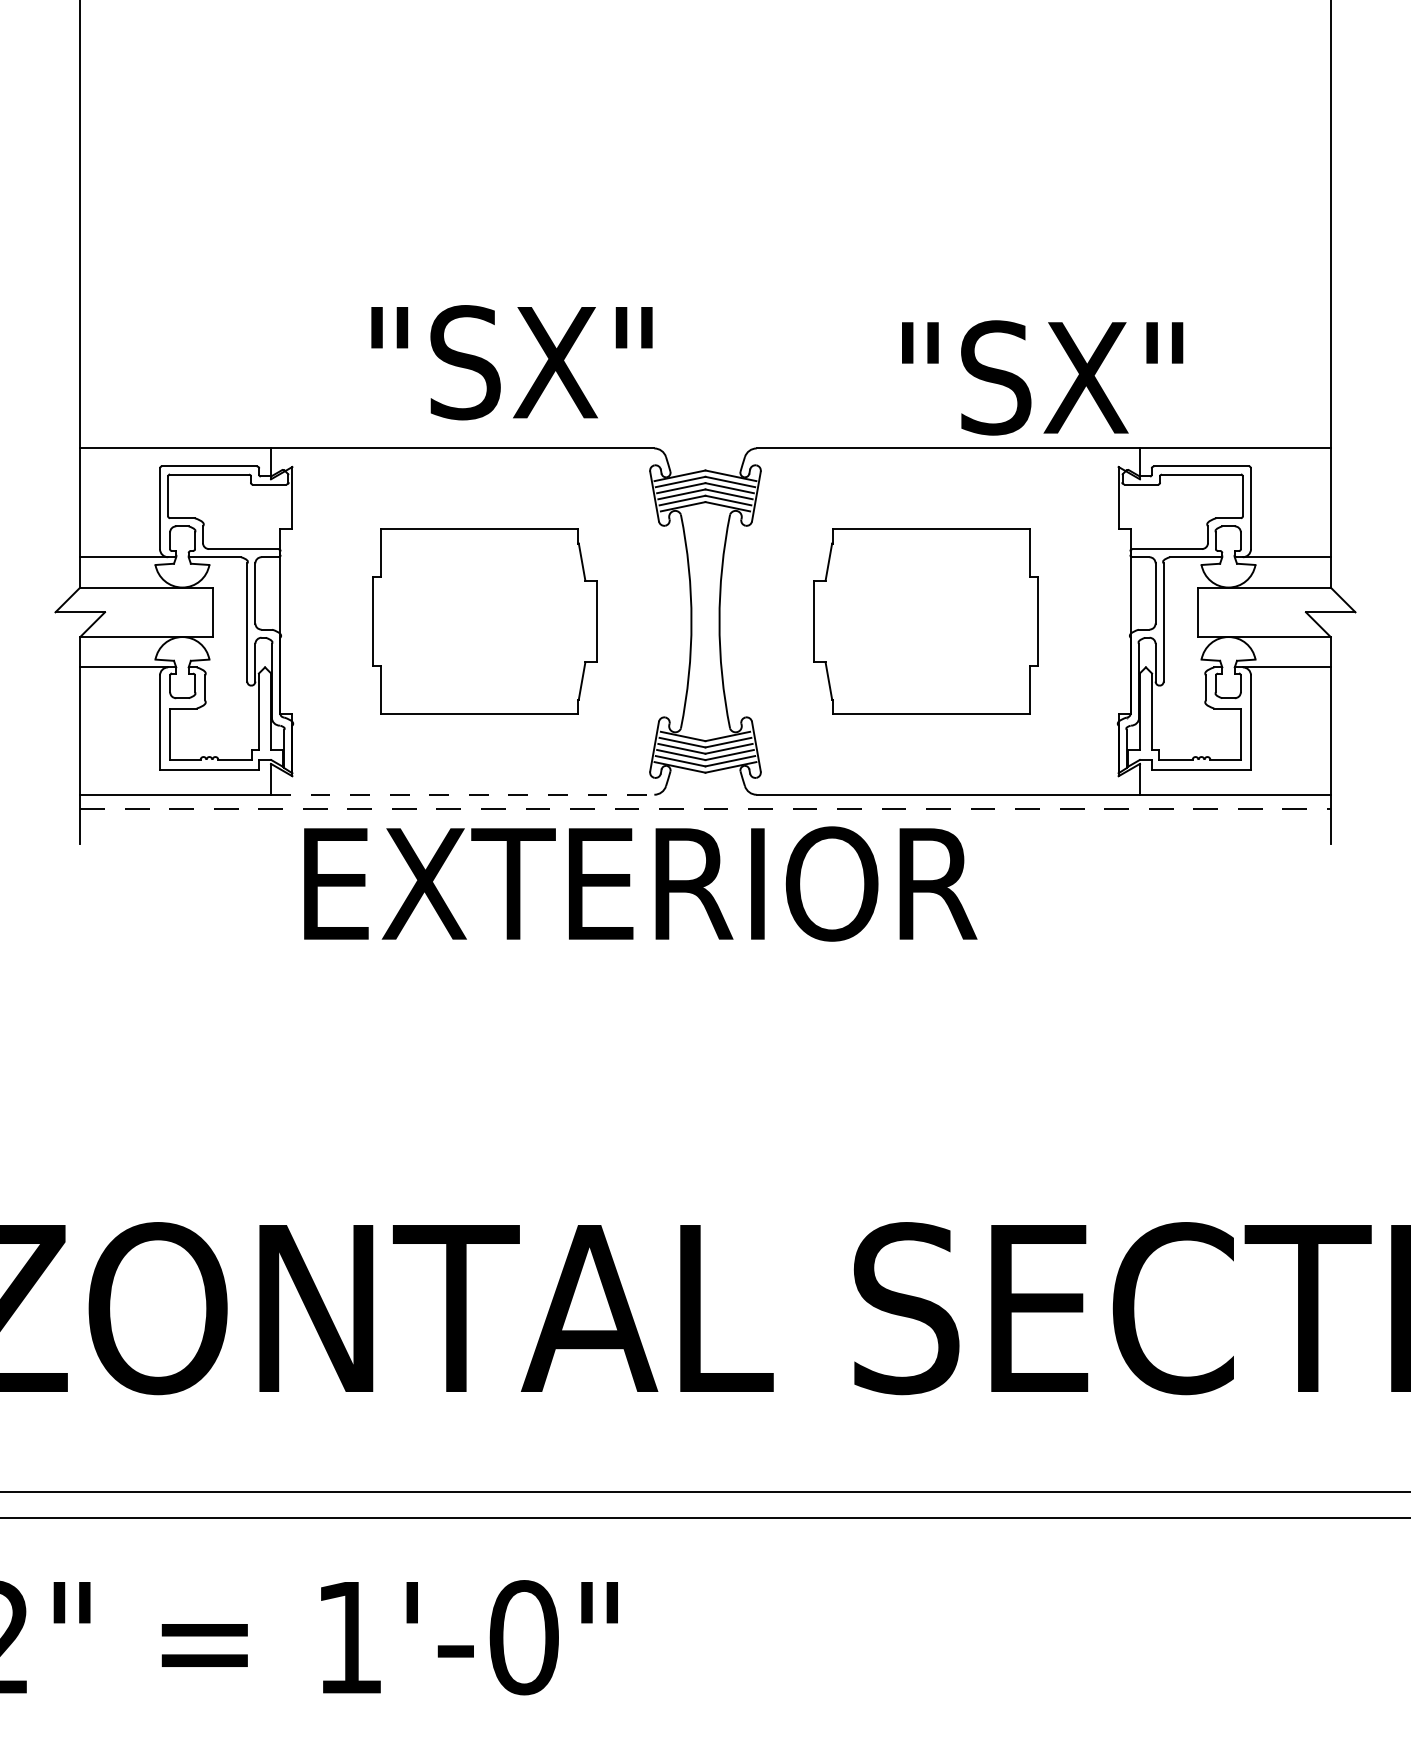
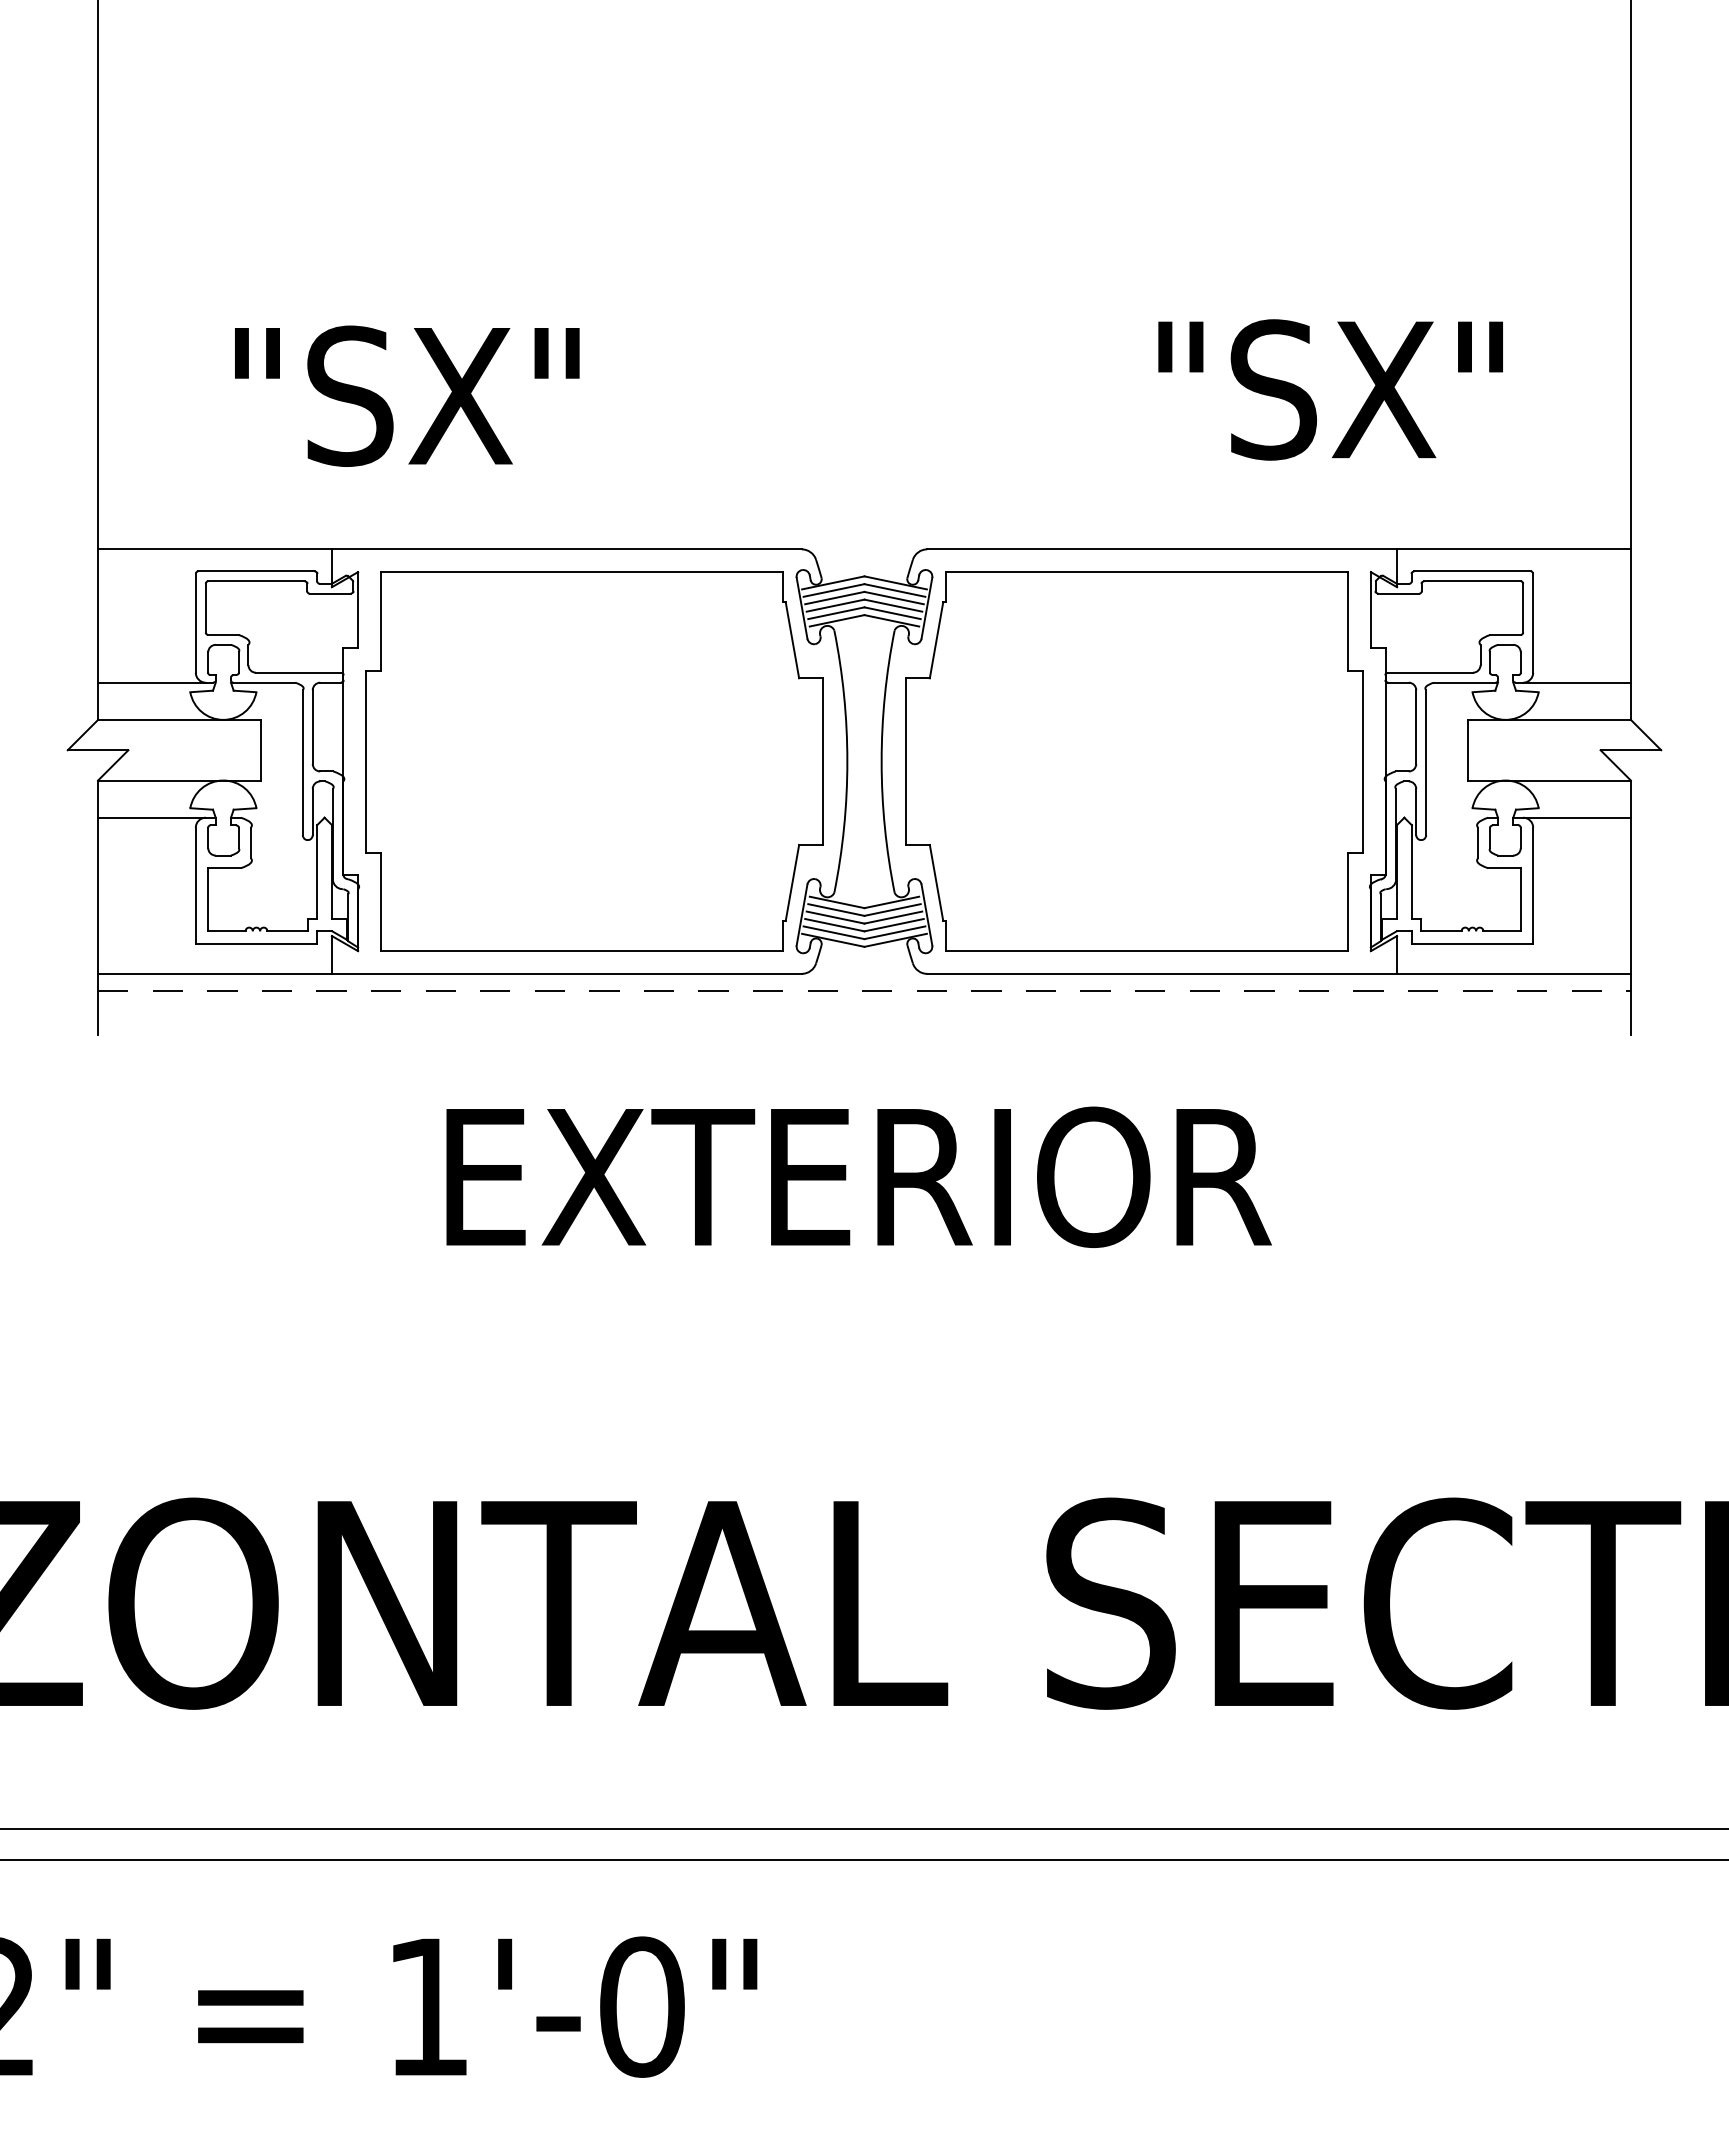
text: (512, 362) -> (407, 395), moved
text: (1042, 377) -> (1330, 389), moved
part: (485, 621) -> (594, 761), size x1.67
part: (925, 621) -> (1134, 761), size x1.67
line: (462, 794) -> (566, 973), dashed -> solid
text: (640, 883) -> (858, 1176), moved

